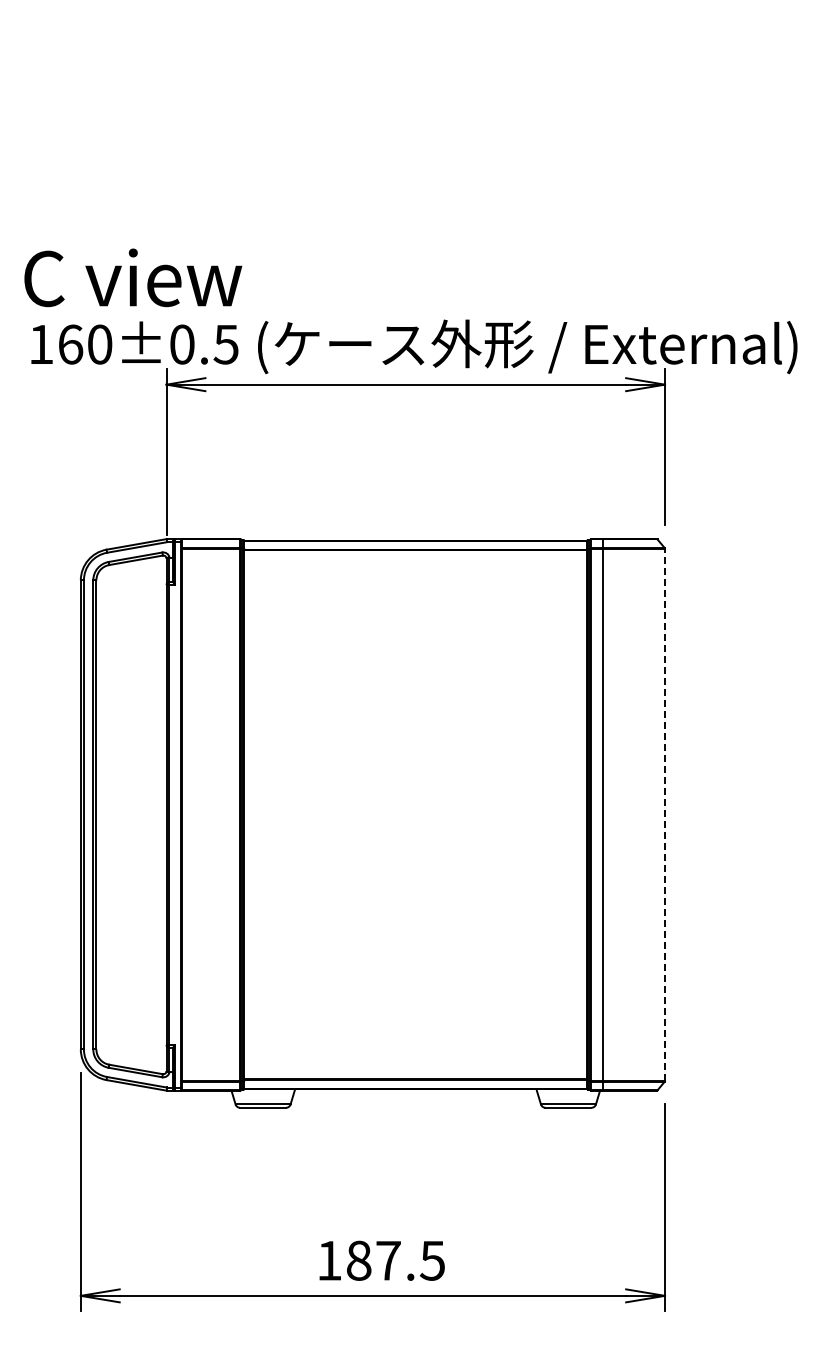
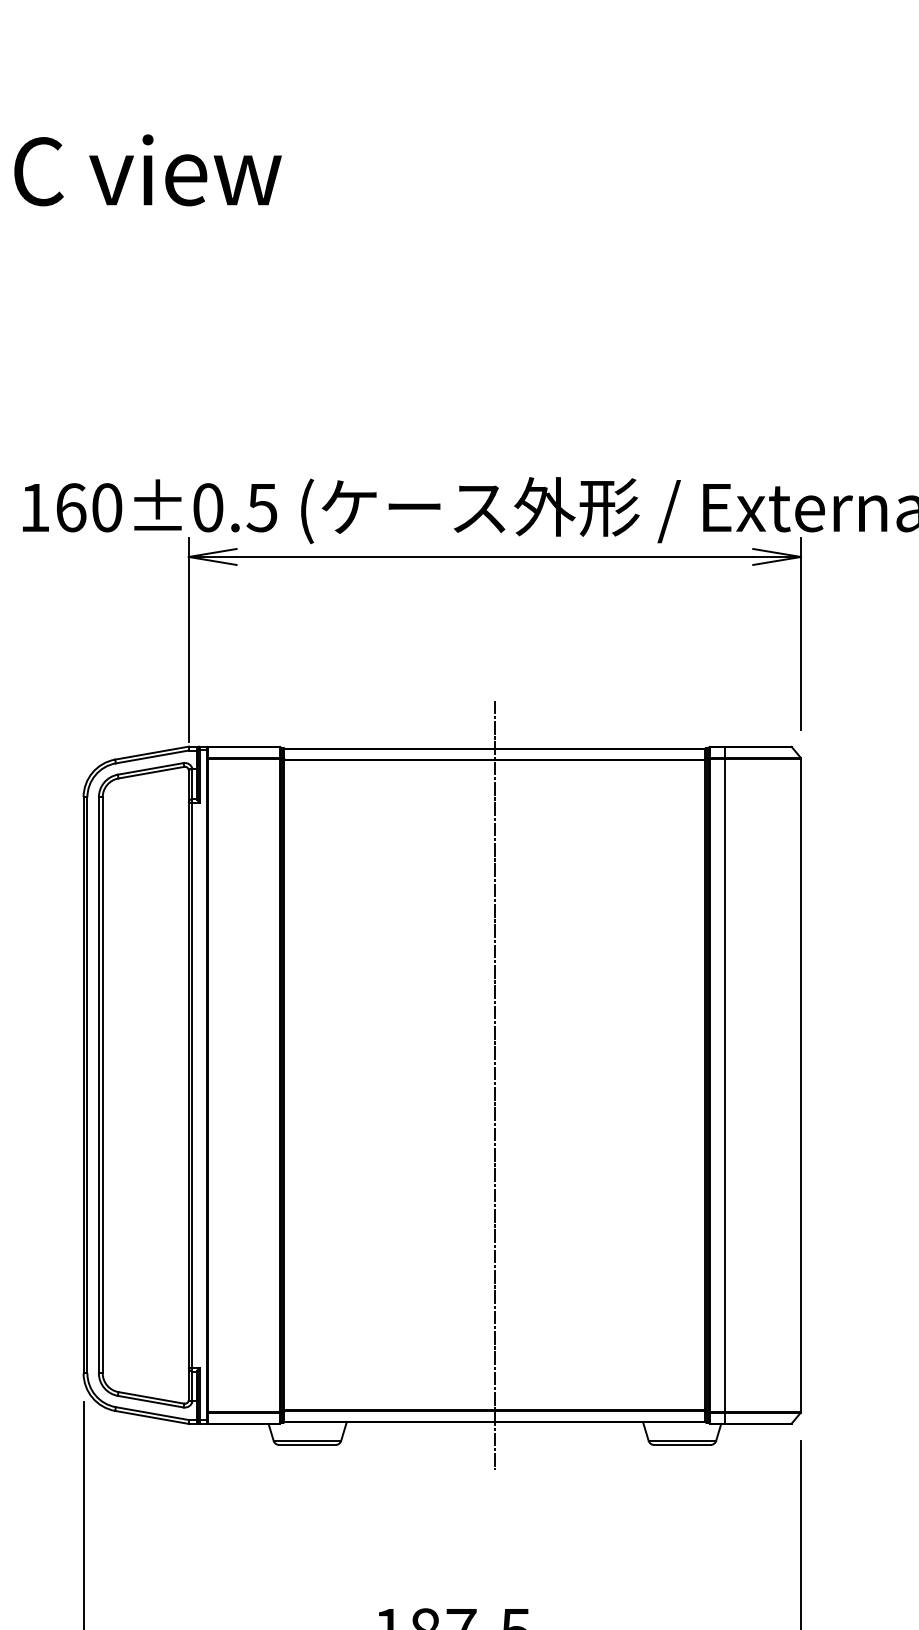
text: (133, 277) -> (148, 169), moved
line: (415, 814) -> (494, 1084), added
line: (665, 814) -> (801, 1084), dashed -> solid

